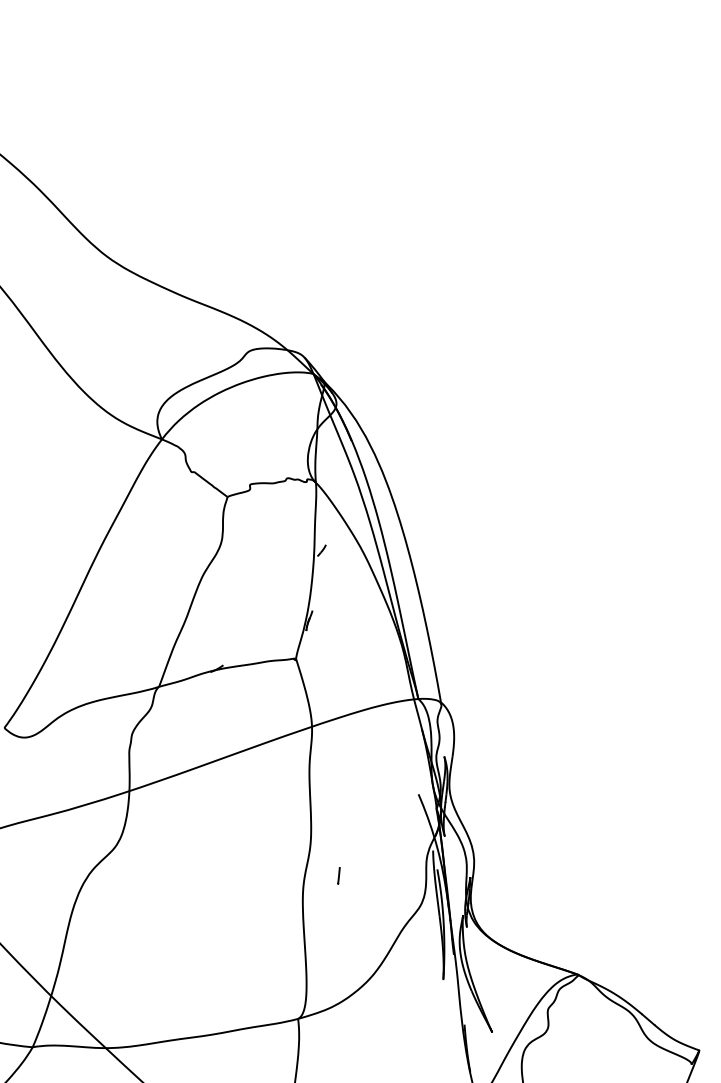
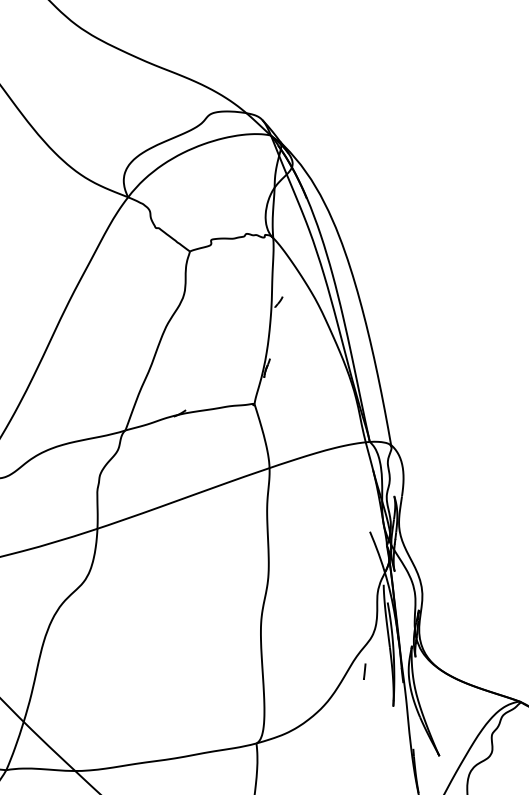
line: (338, 875) -> (364, 671), moved

